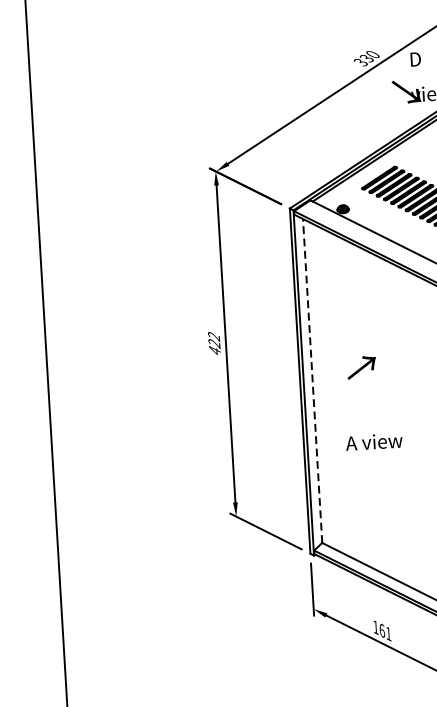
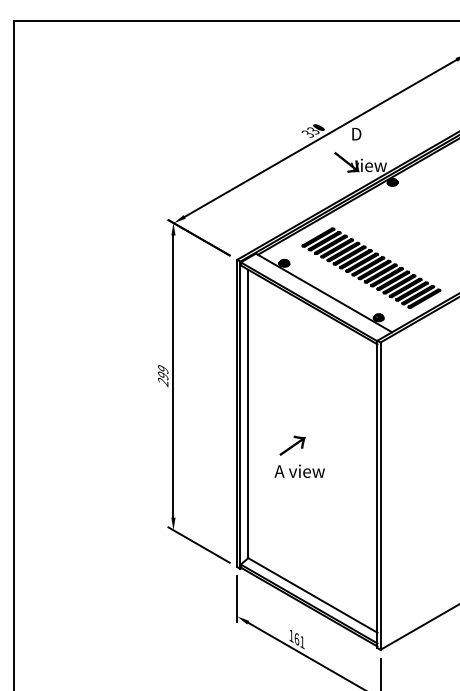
text: (214, 344) -> (163, 376), 422 -> 299
text: (361, 367) -> (292, 445), moved
line: (312, 380) -> (248, 413), dashed -> solid

